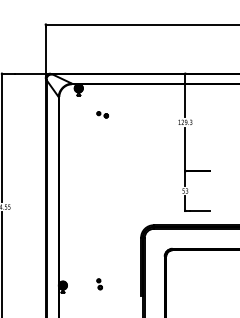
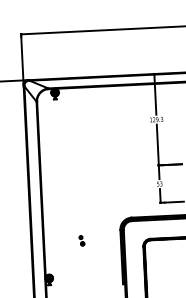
part: (102, 114) -> (78, 116), removed
part: (99, 284) -> (81, 241), moved

